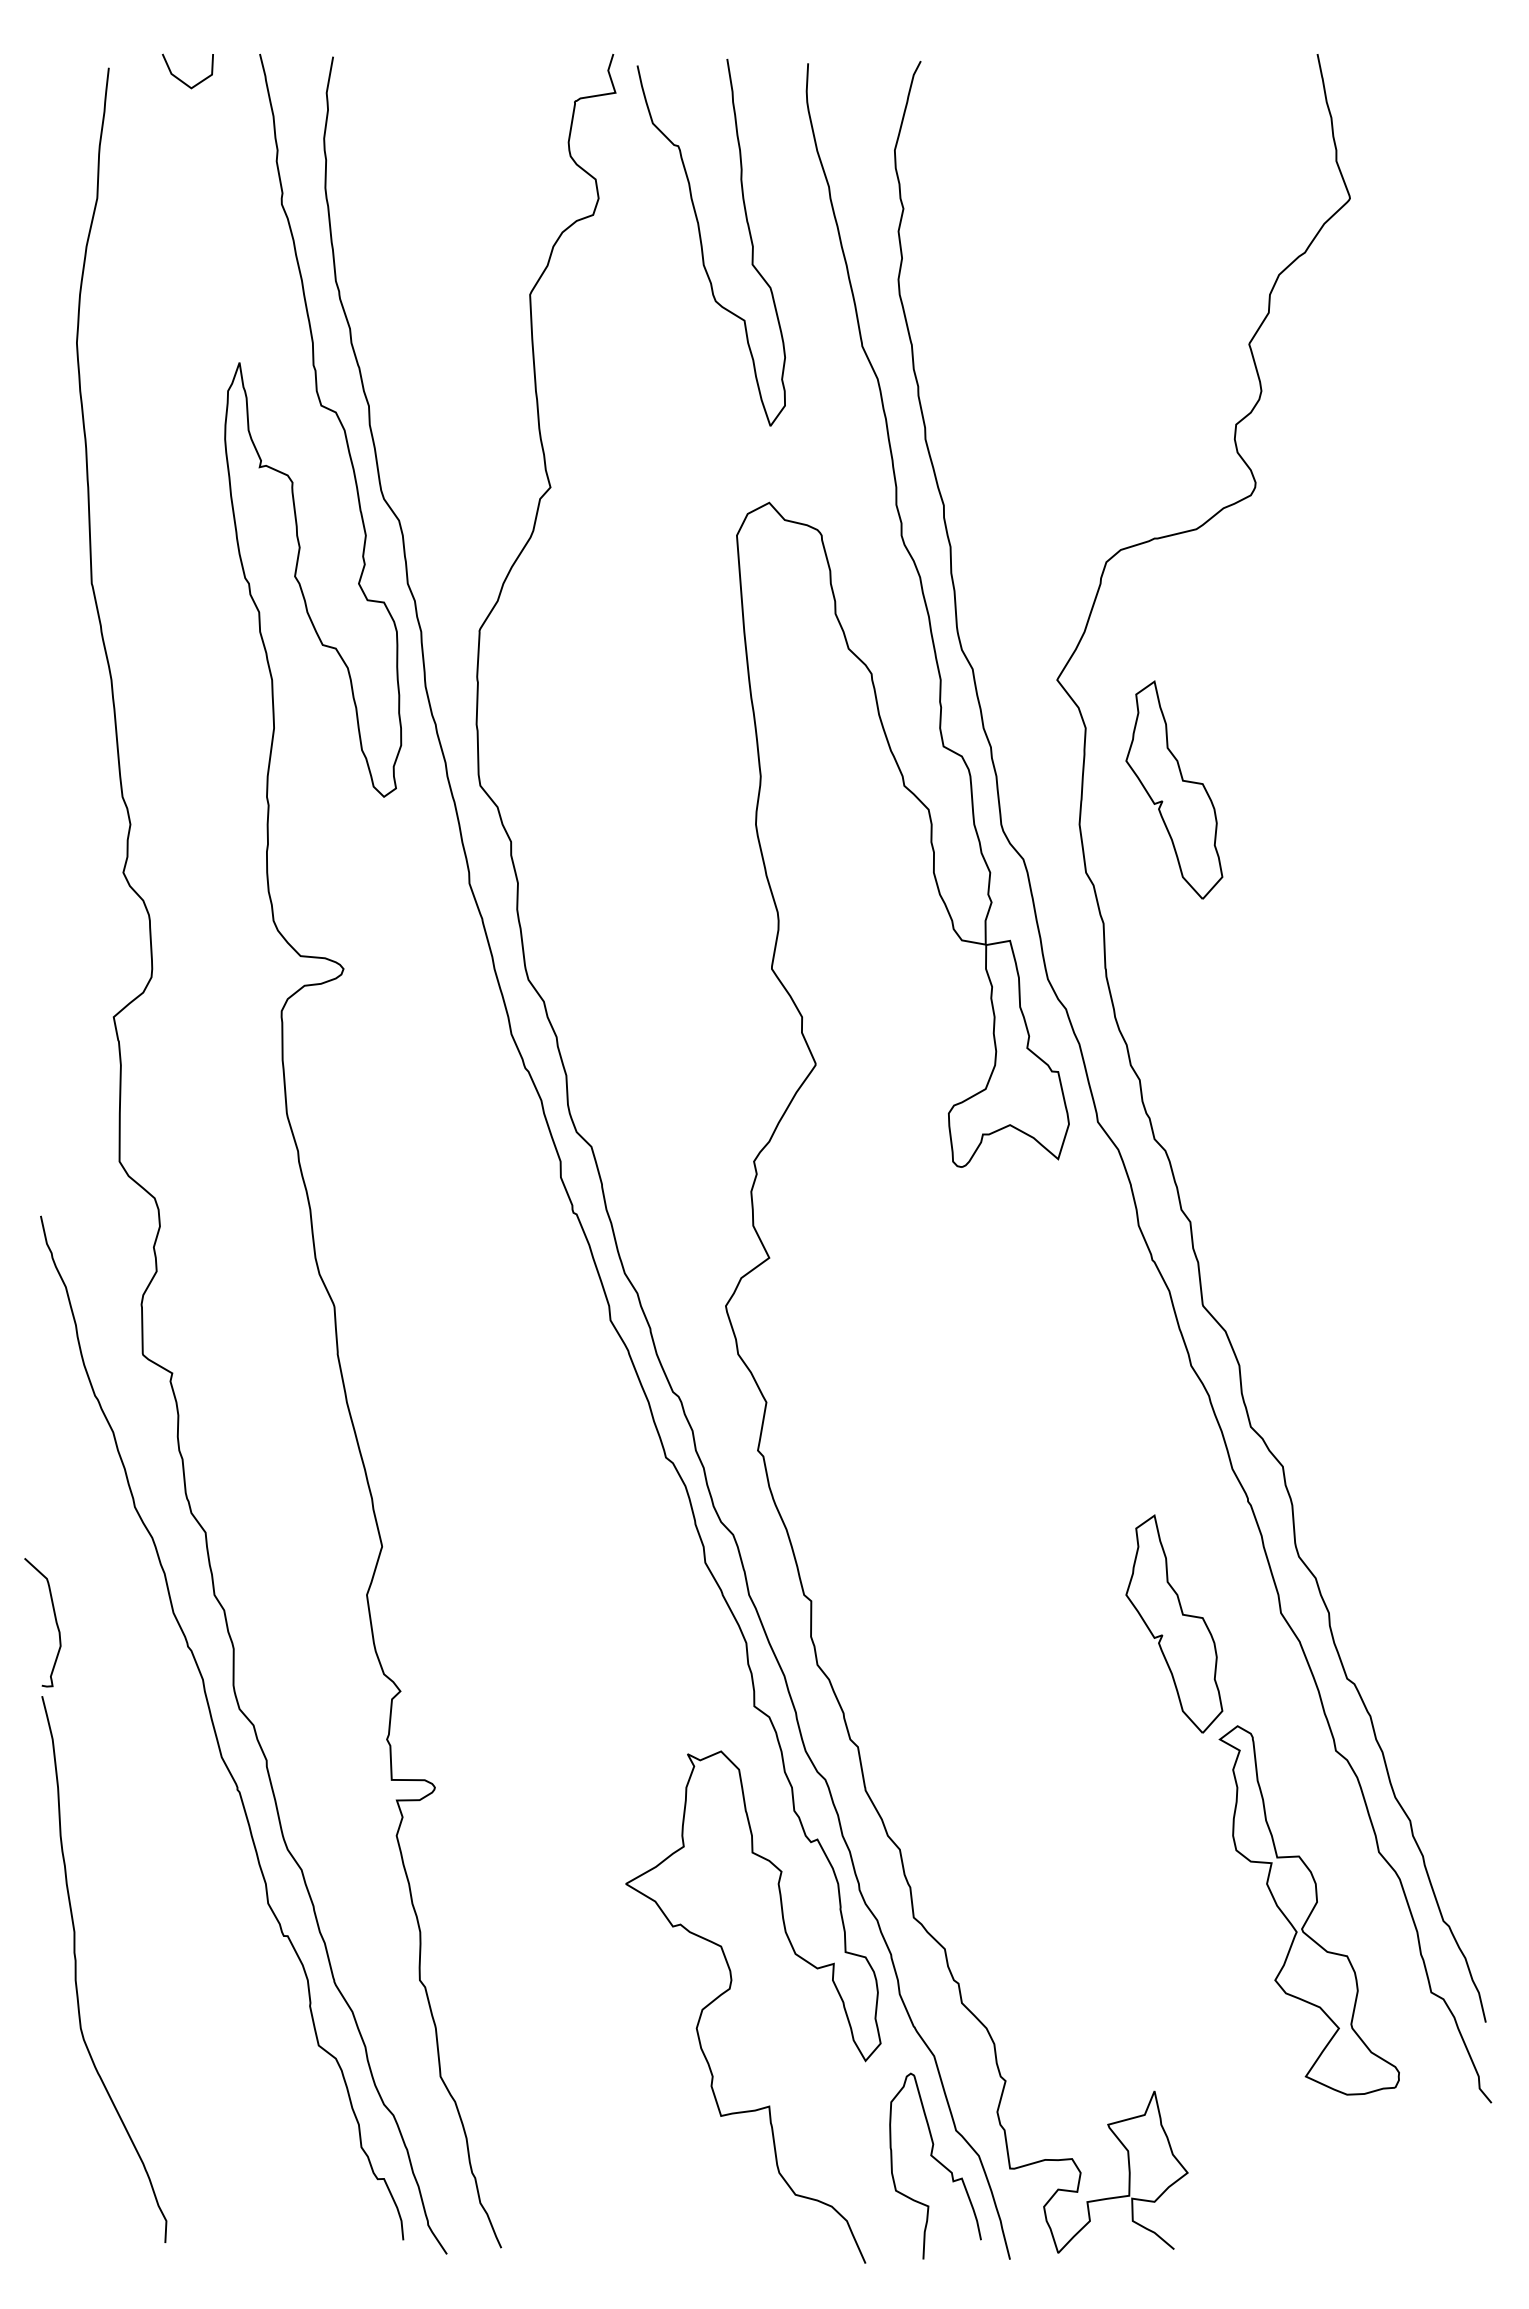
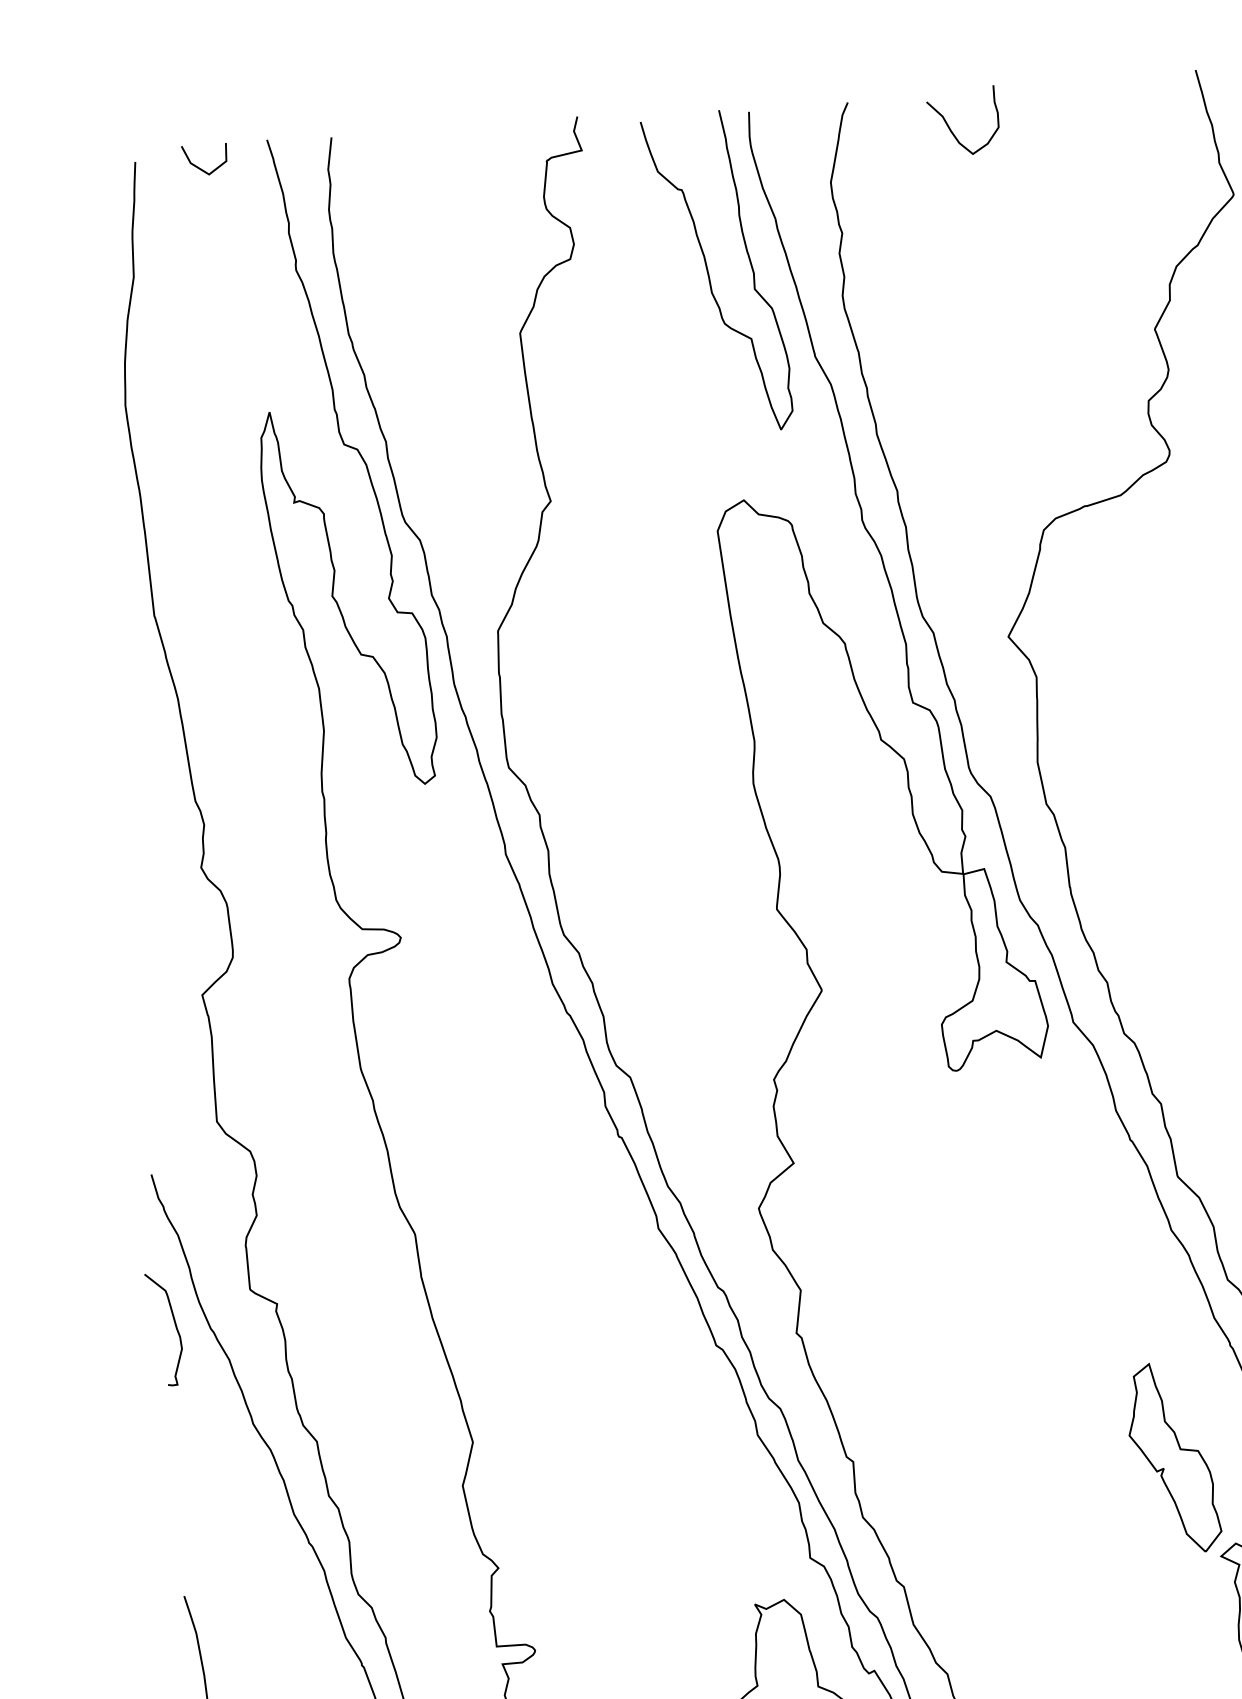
curve: (1035, 100) -> (951, 129), added
curve: (702, 243) -> (709, 273), moved
part: (1174, 789) -> (1118, 725), removed
curve: (54, 1618) -> (174, 1325), moved

